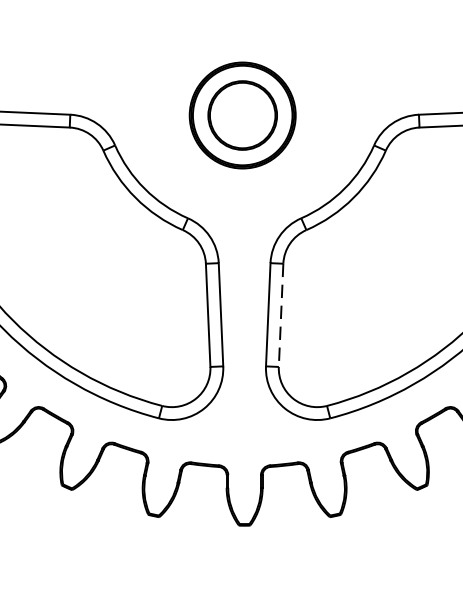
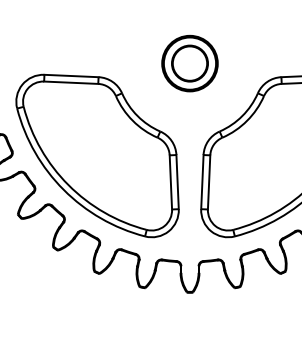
part: (241, 115) -> (189, 63), moved
line: (281, 315) -> (209, 182), dashed -> solid

